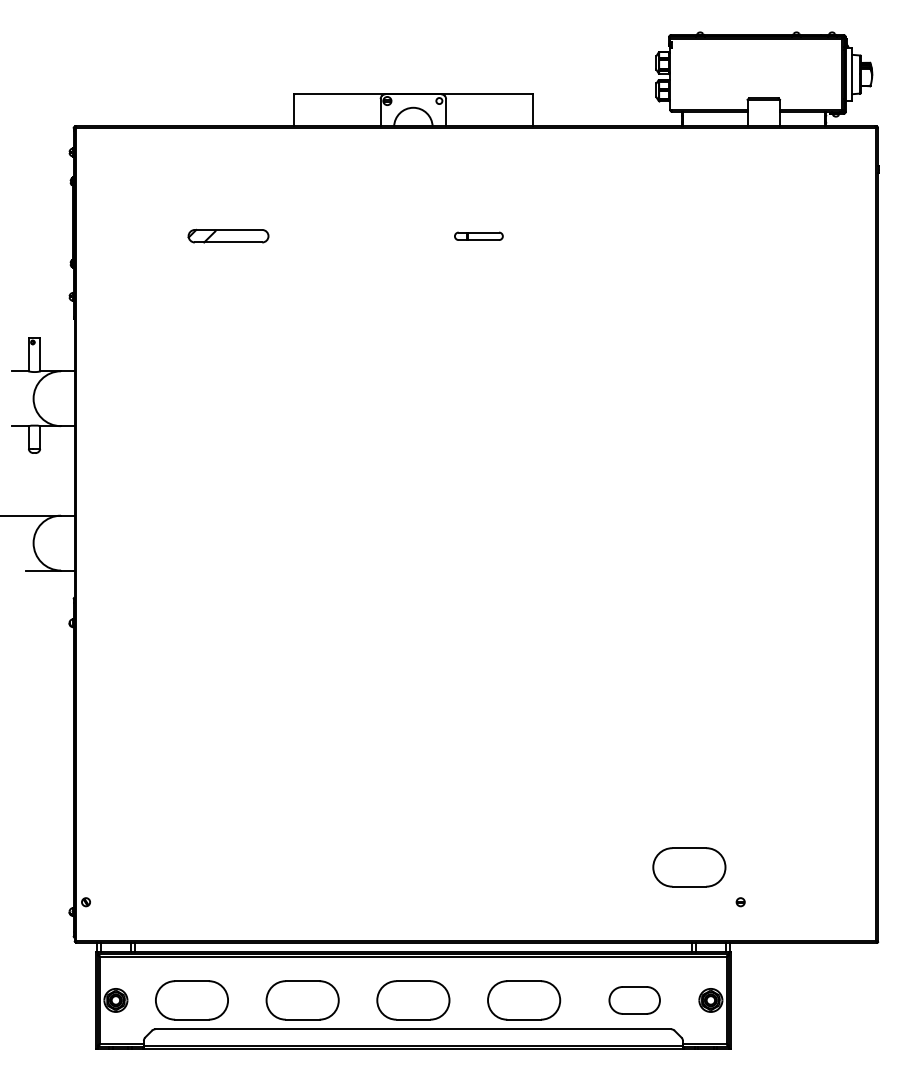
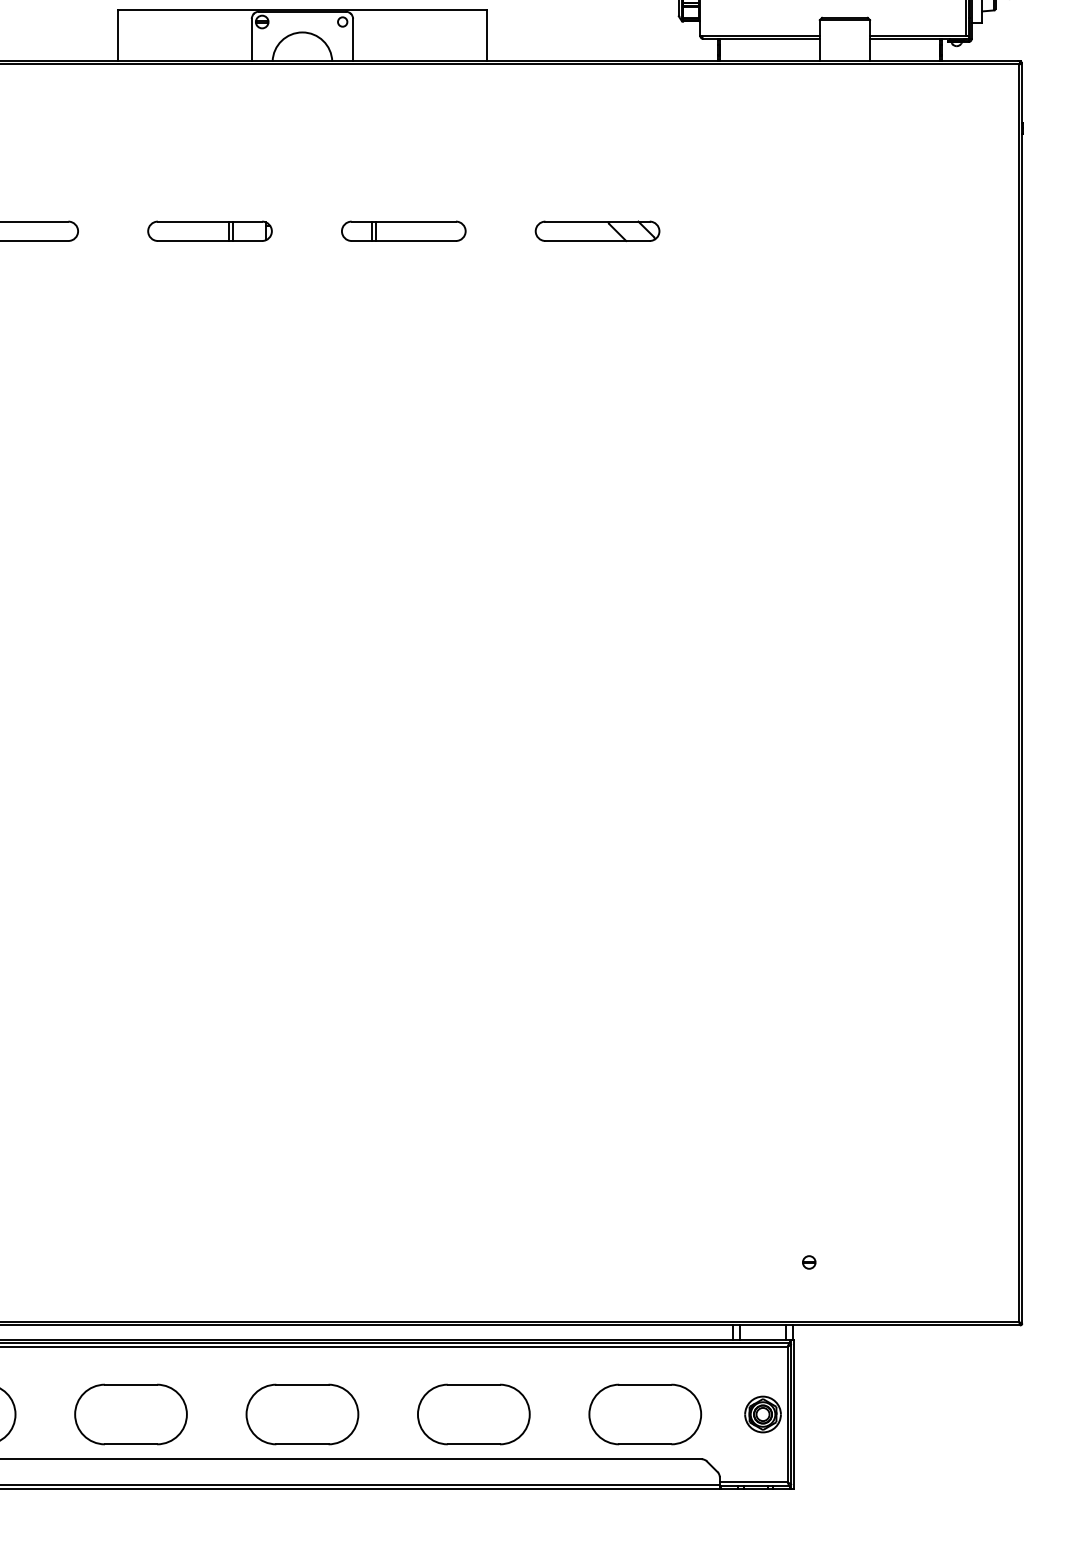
part: (603, 235) -> (596, 230), added
part: (353, 236) -> (209, 231), added
part: (478, 236) -> (403, 231), size x1.67
part: (689, 867) -> (729, 1208), removed
part: (634, 1000) -> (644, 1414), size x1.43

